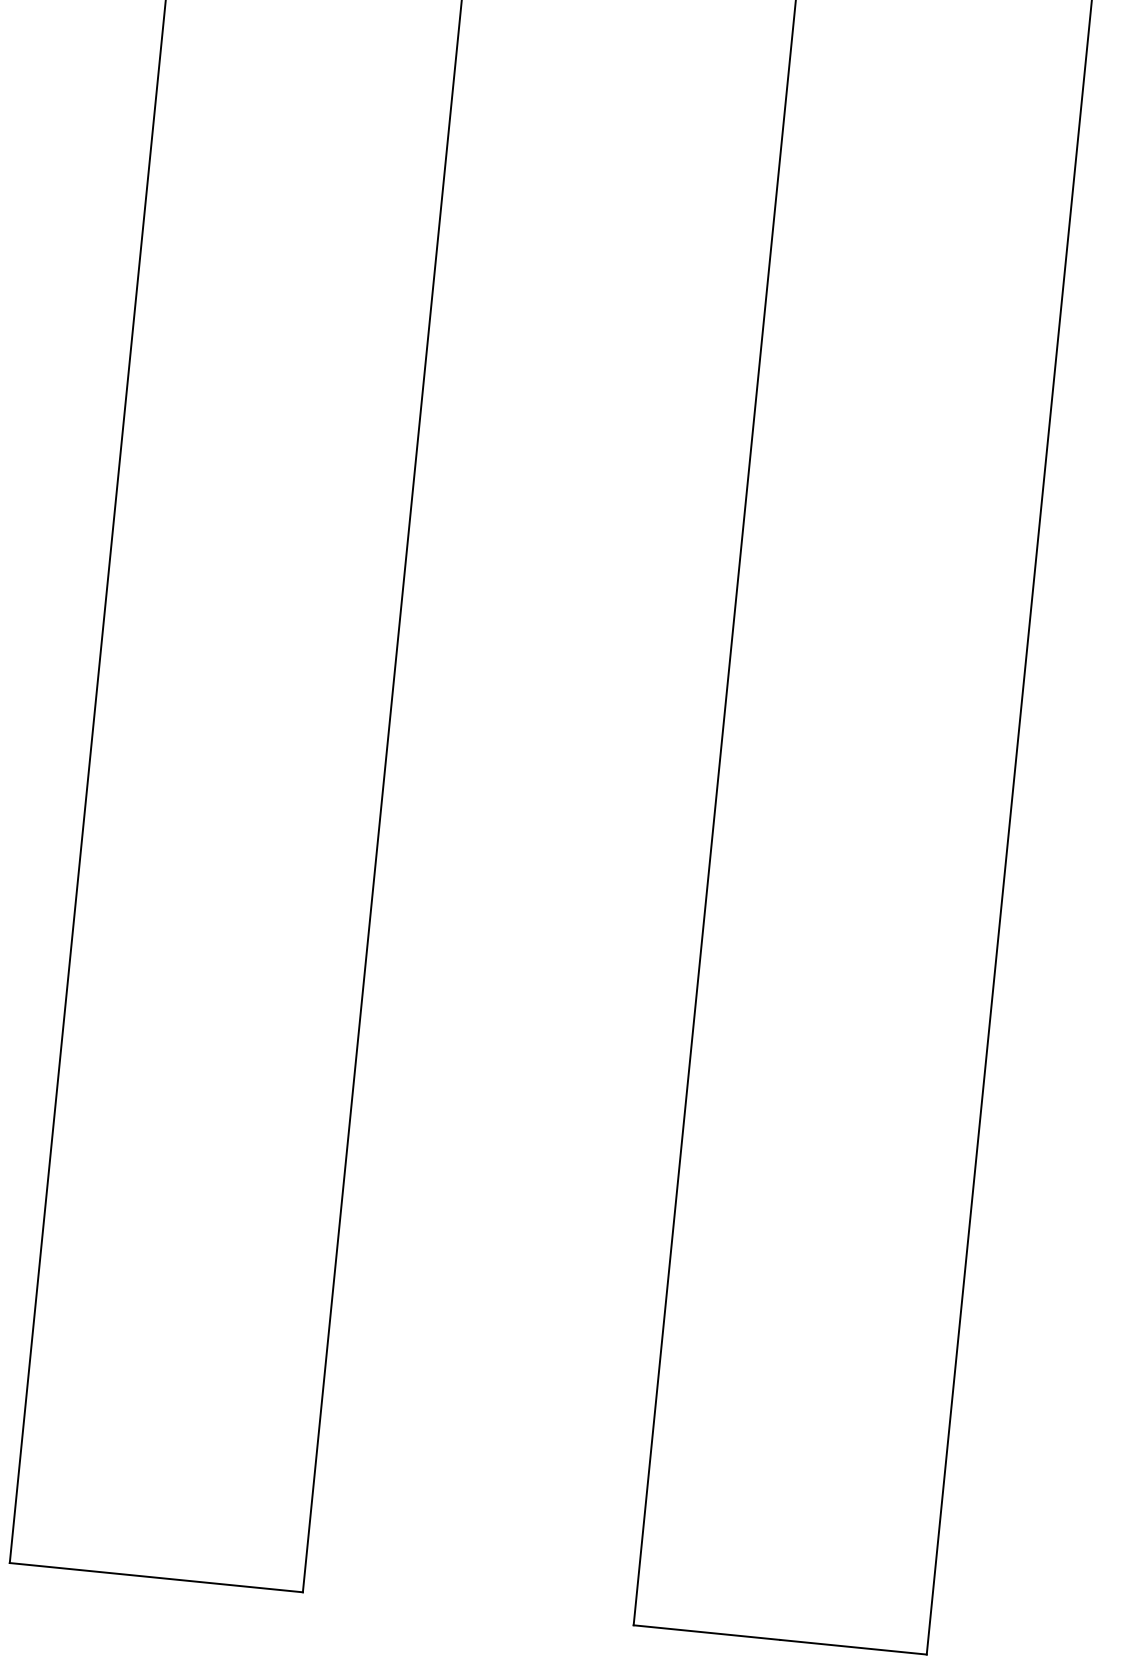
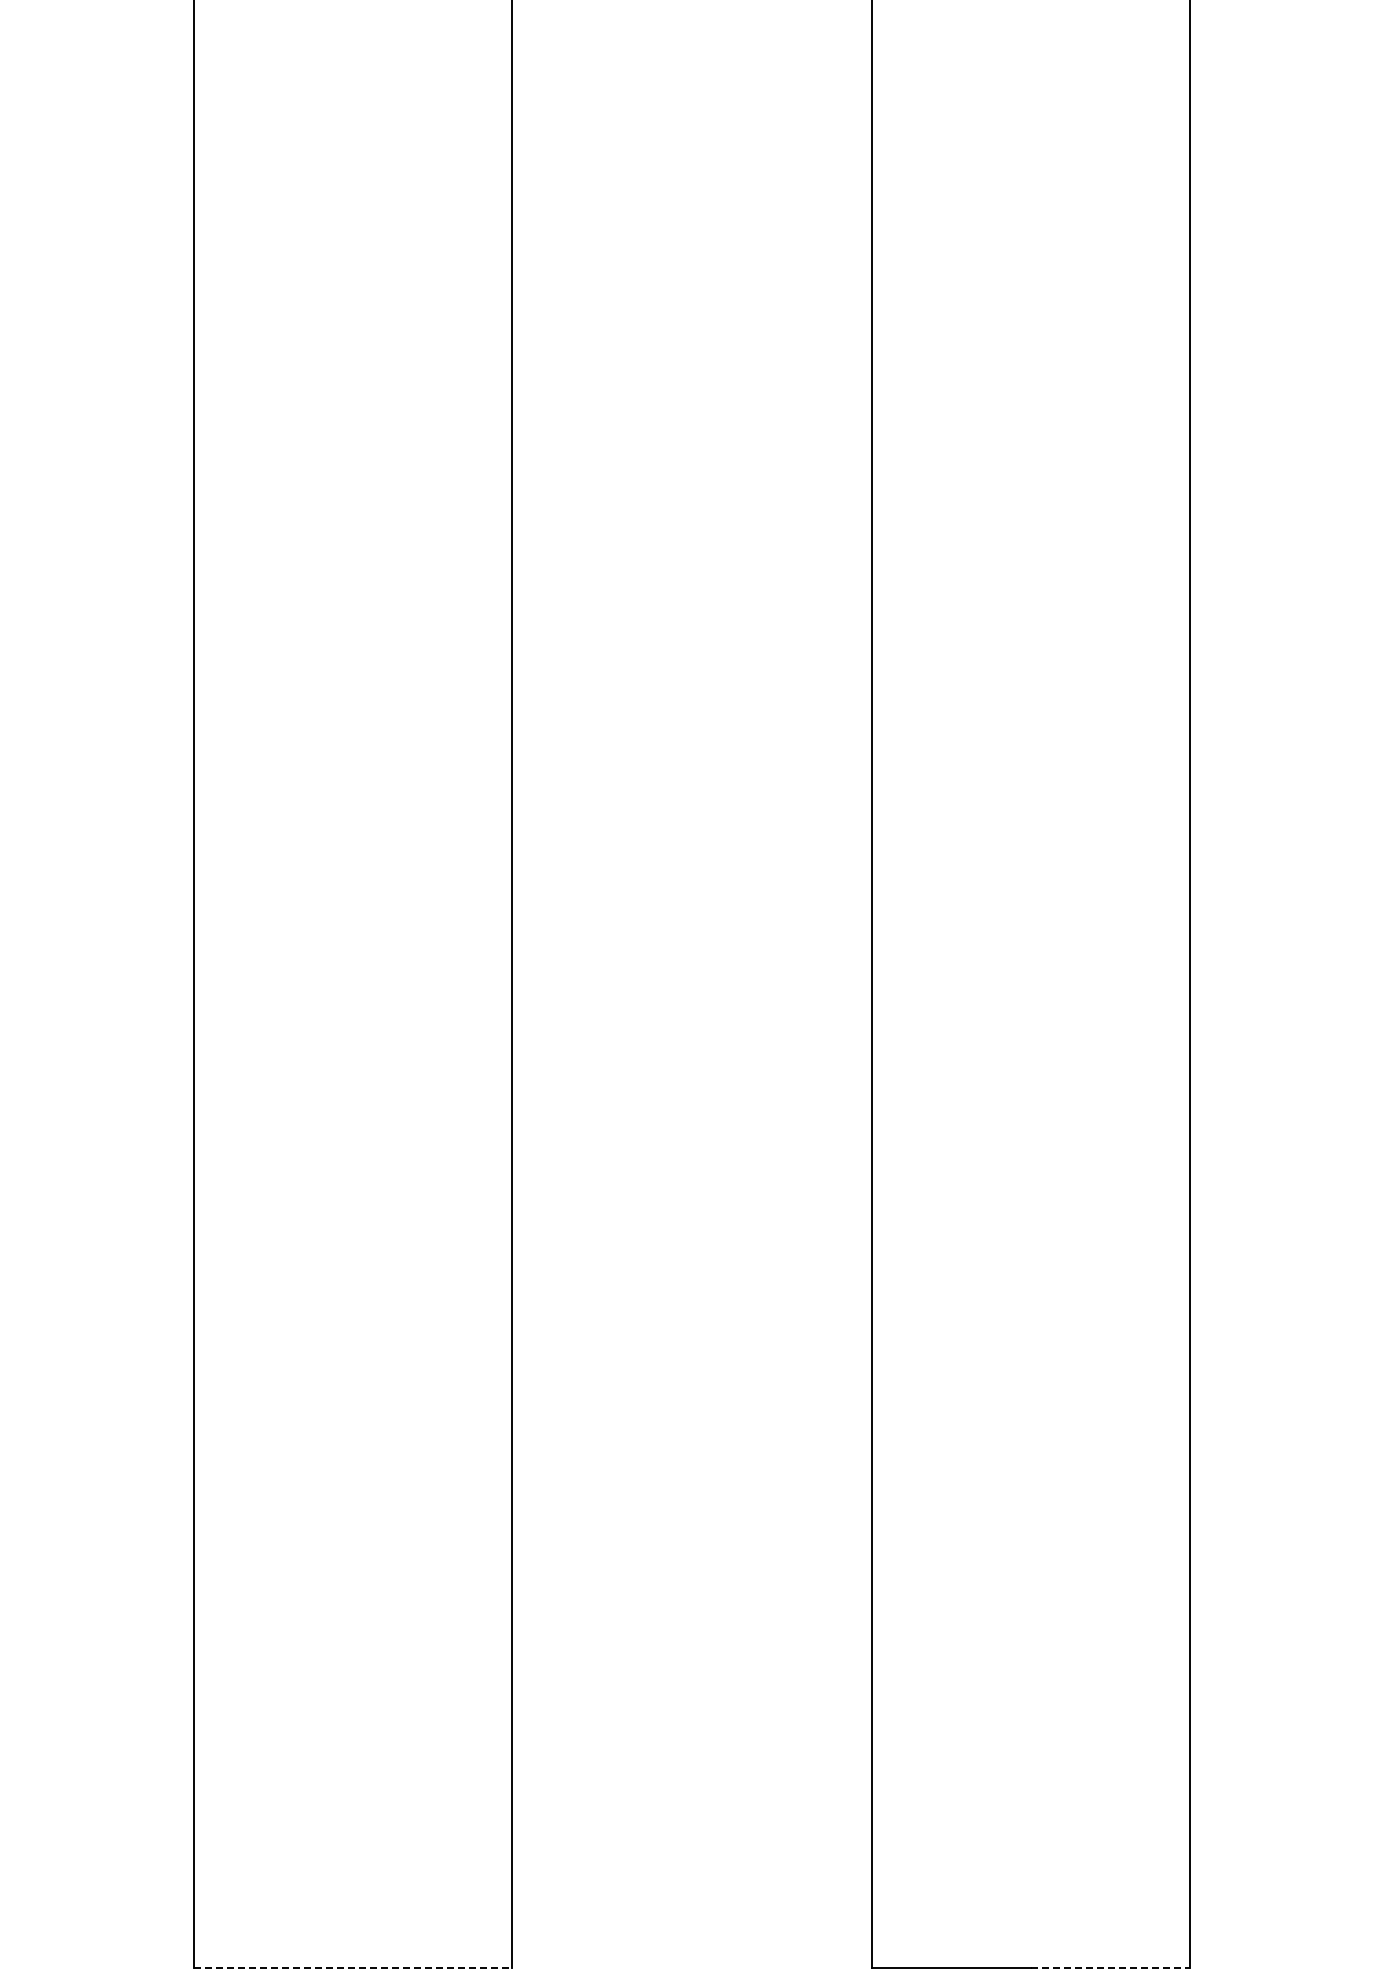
line: (156, 1577) -> (353, 1967), solid -> dashed
line: (853, 1646) -> (1110, 1967), solid -> dashed

